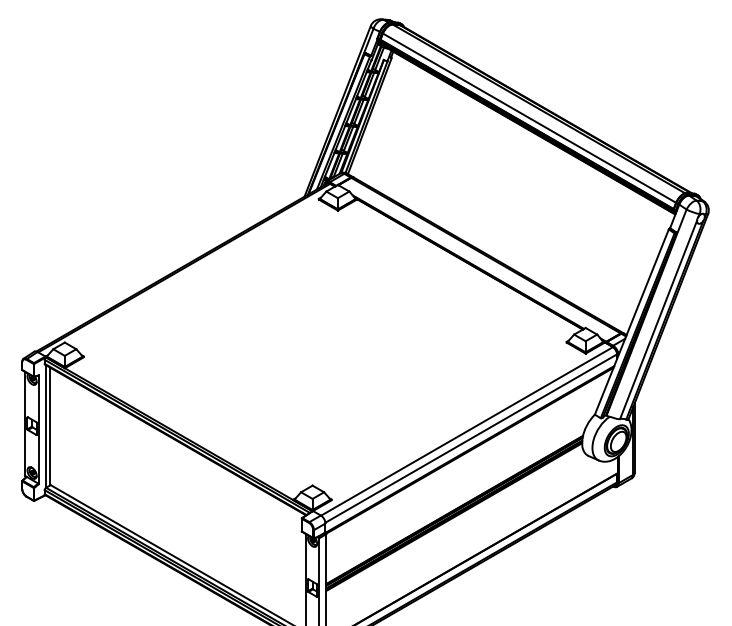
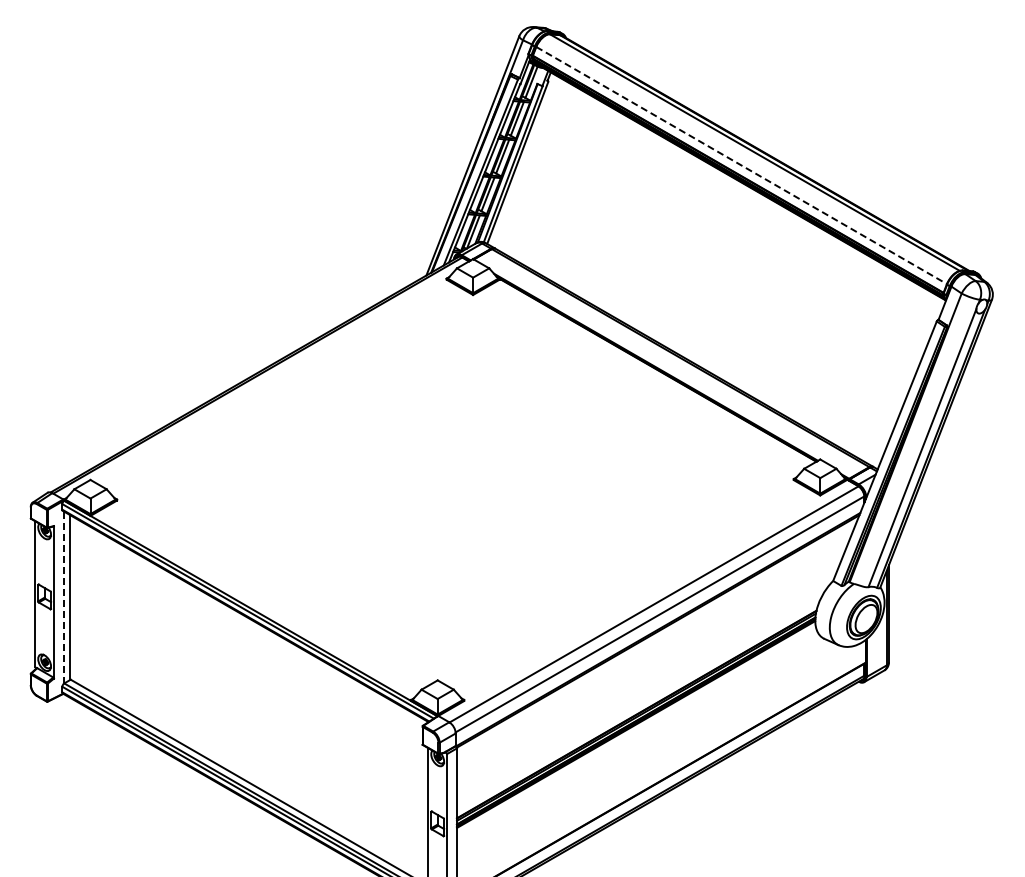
line: (530, 118) -> (742, 165), solid -> dashed
line: (45, 427) -> (63, 598), solid -> dashed

